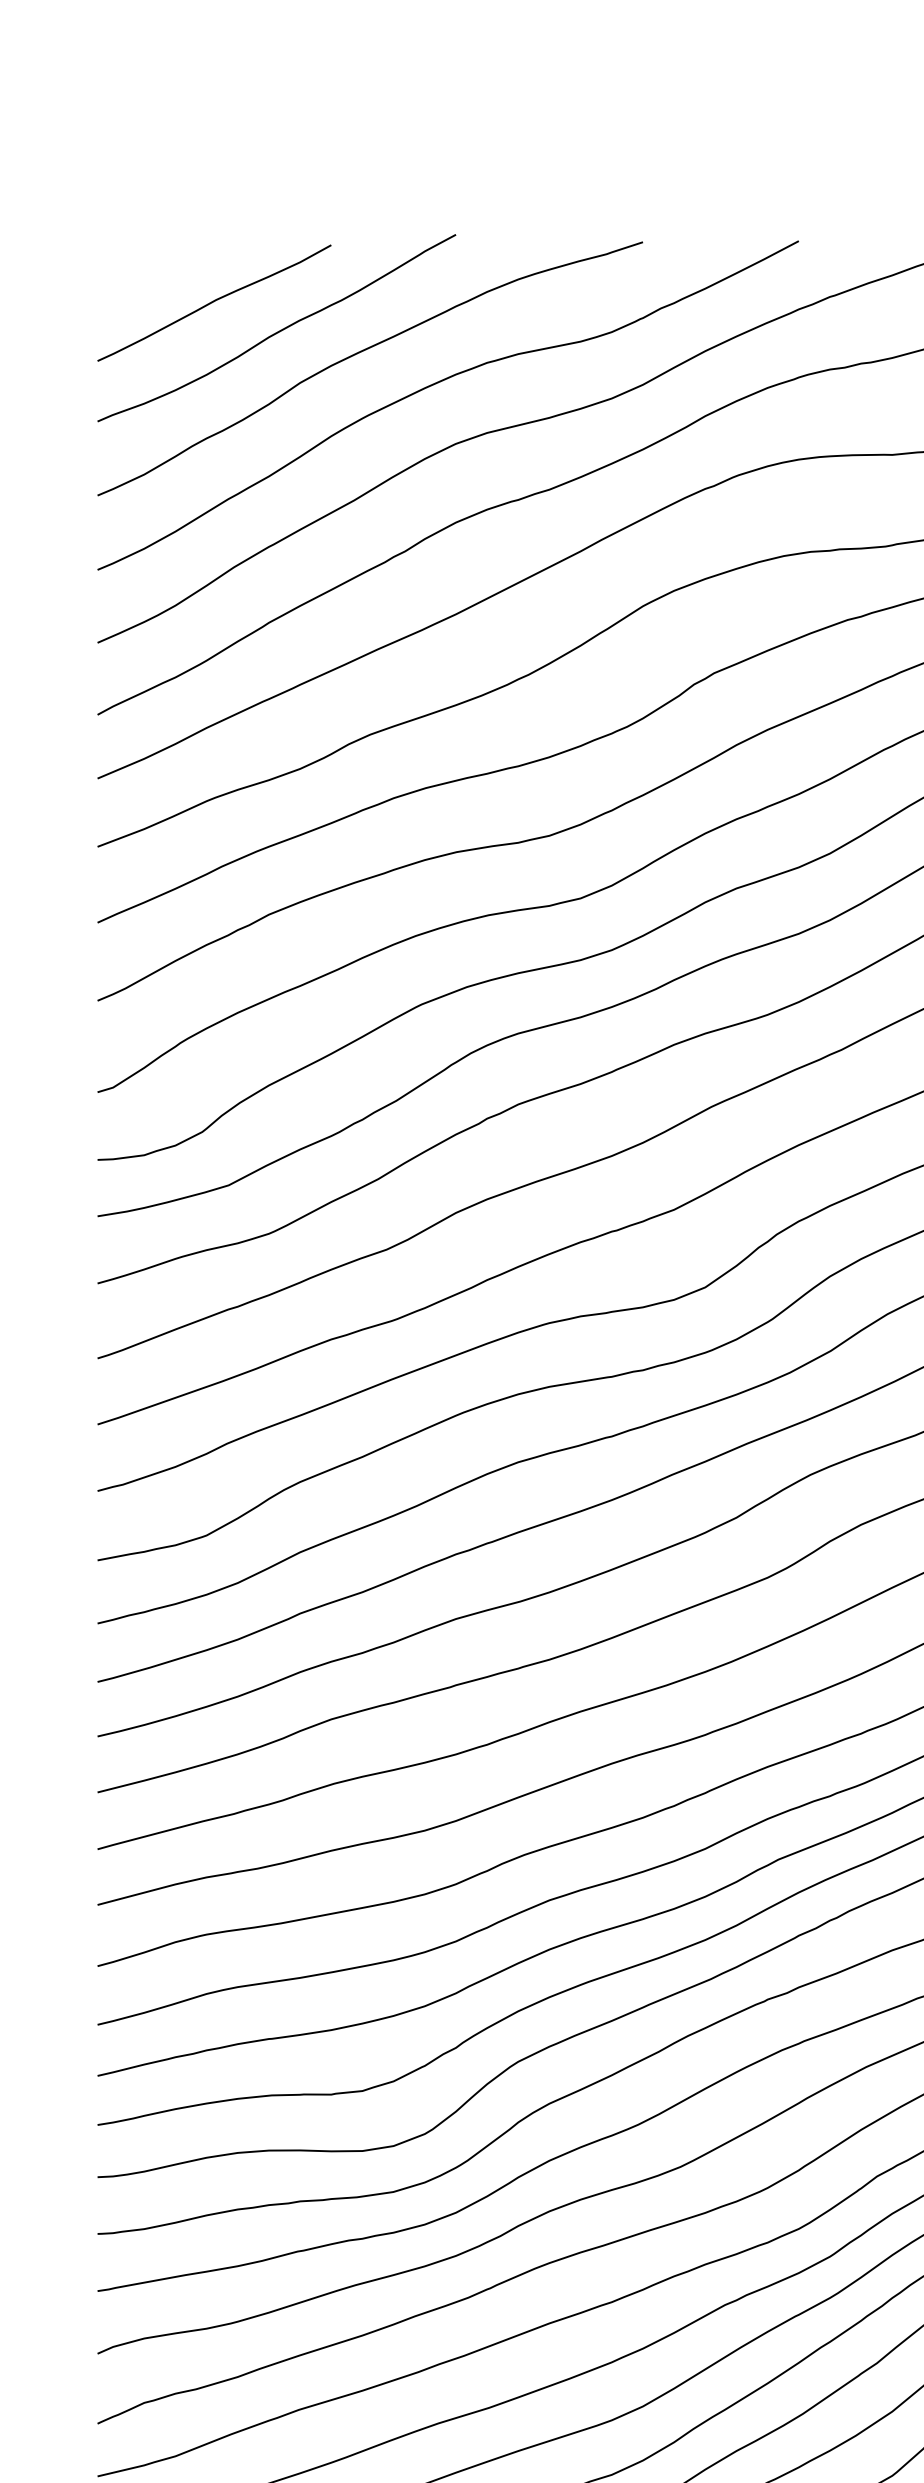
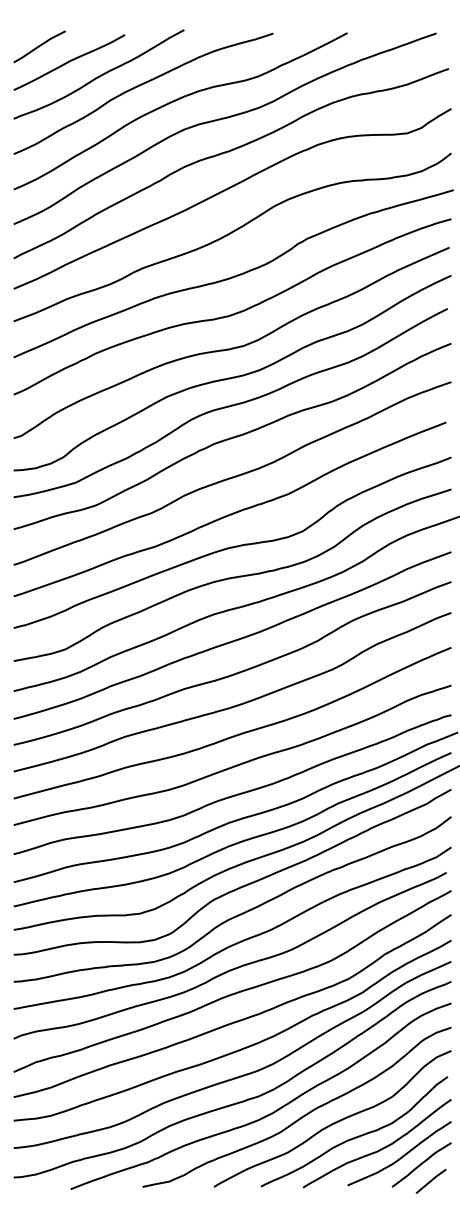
line: (151, 269) -> (39, 46), added

